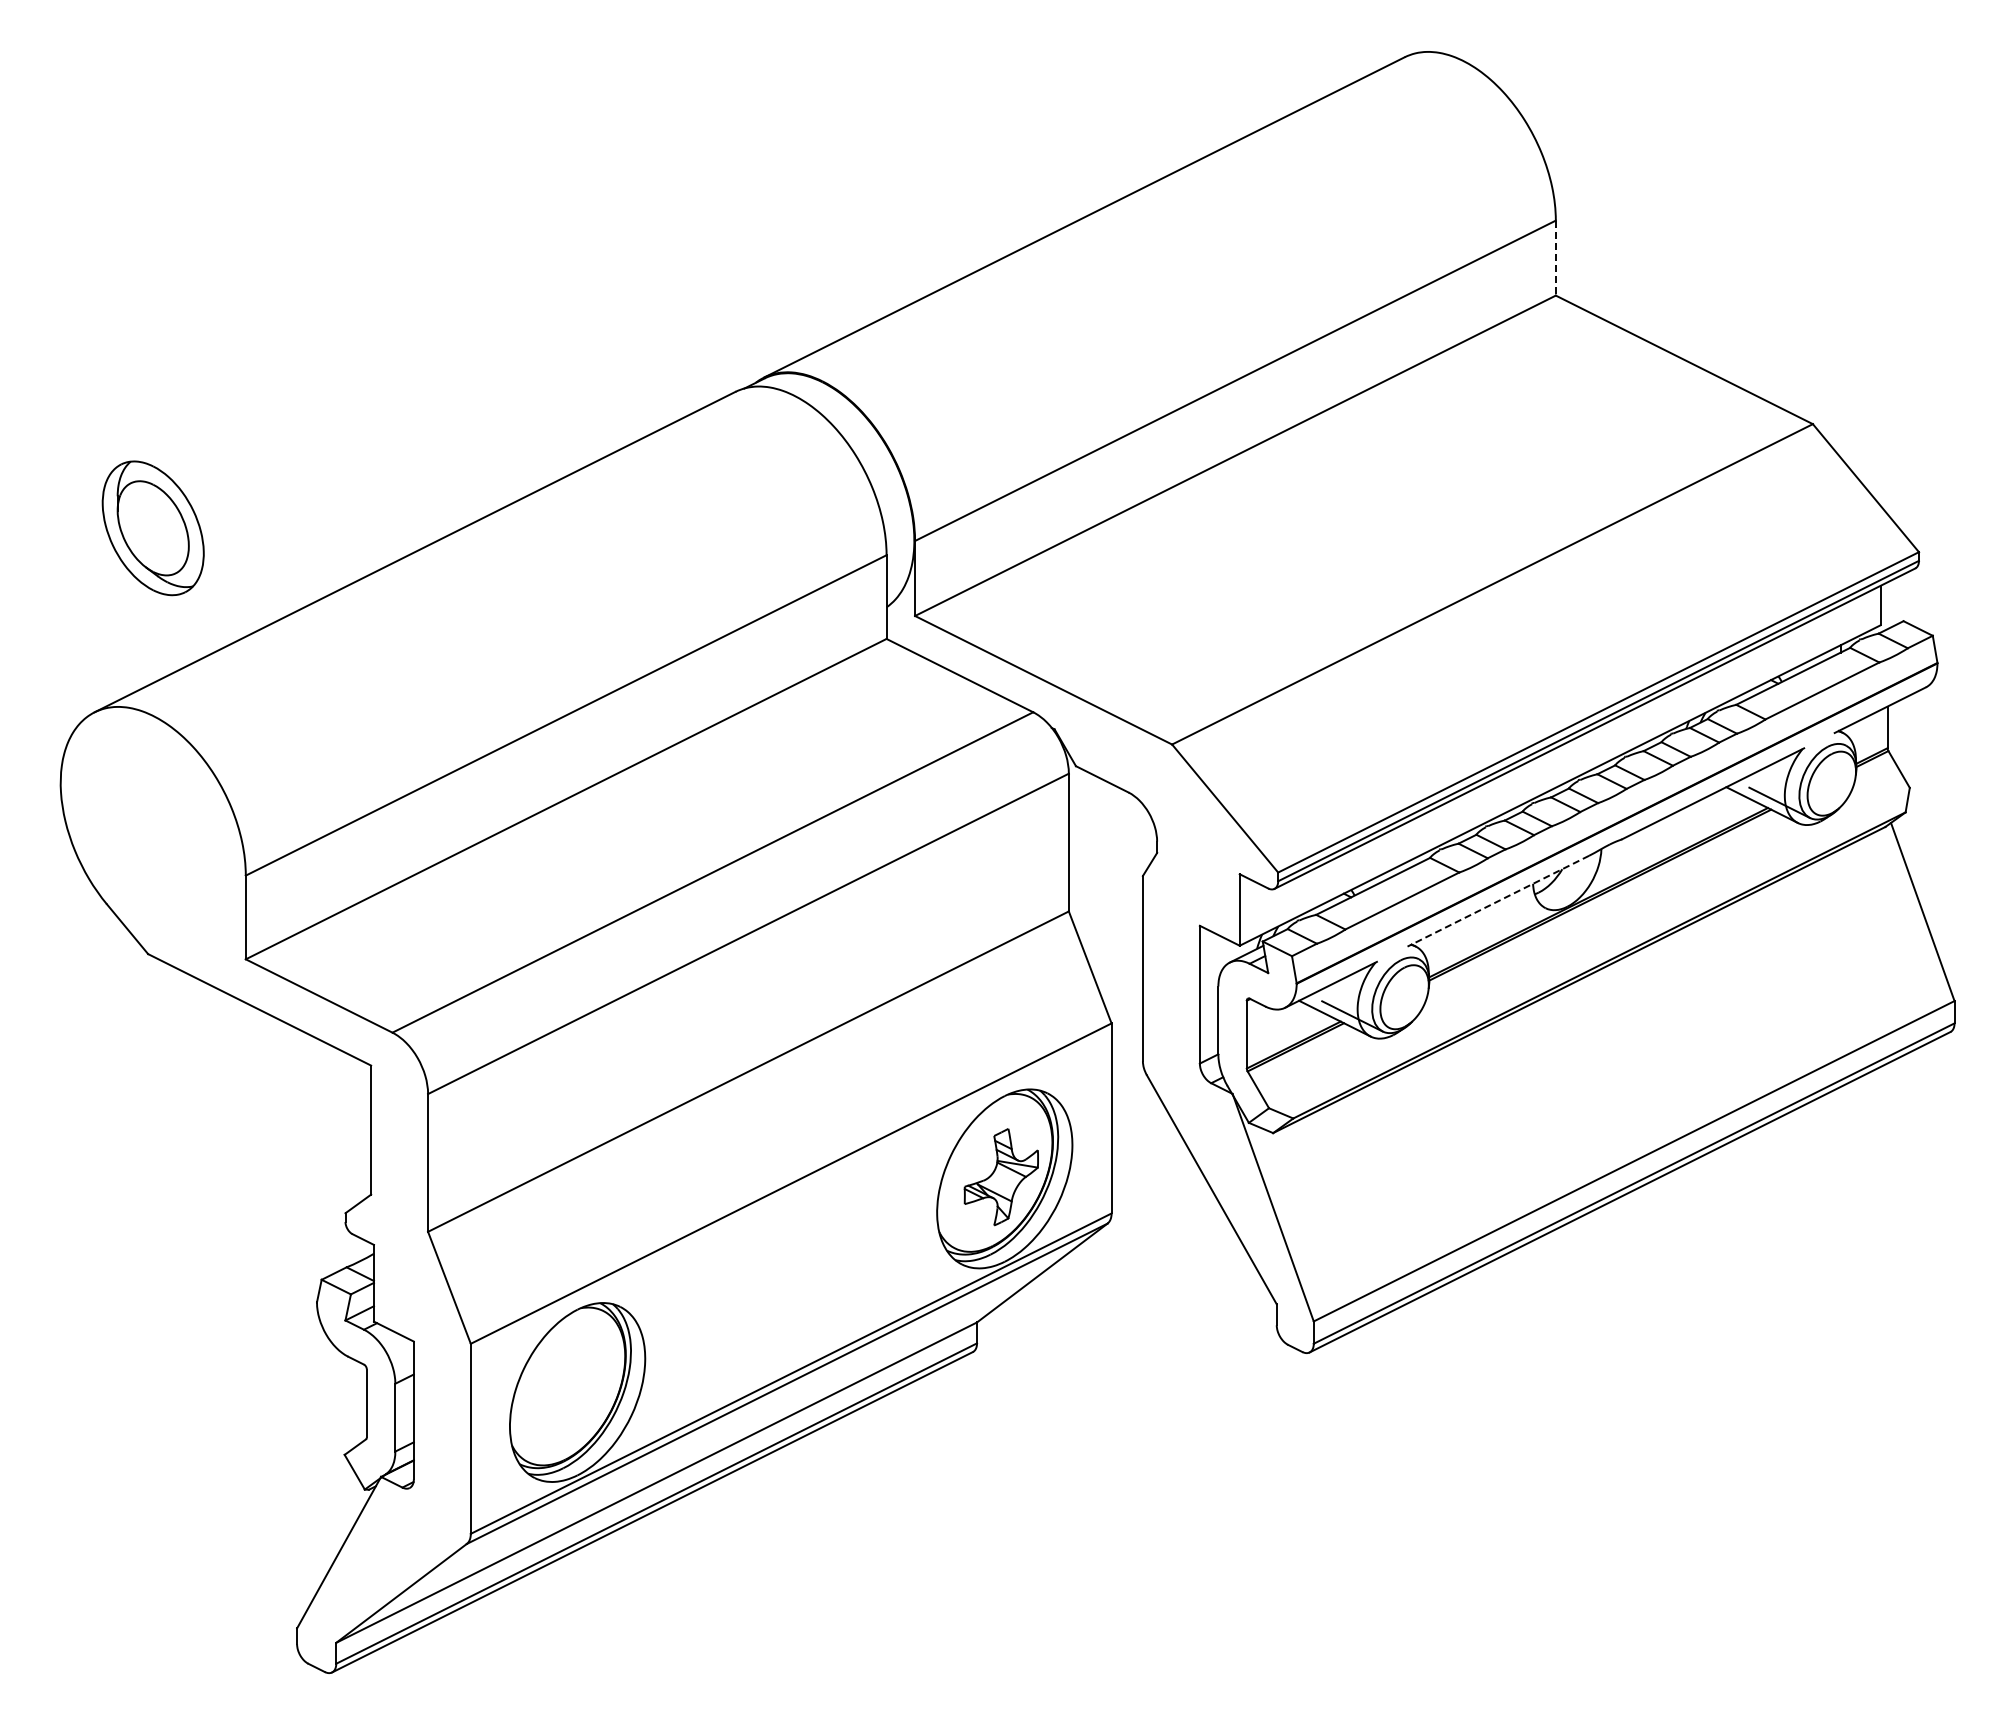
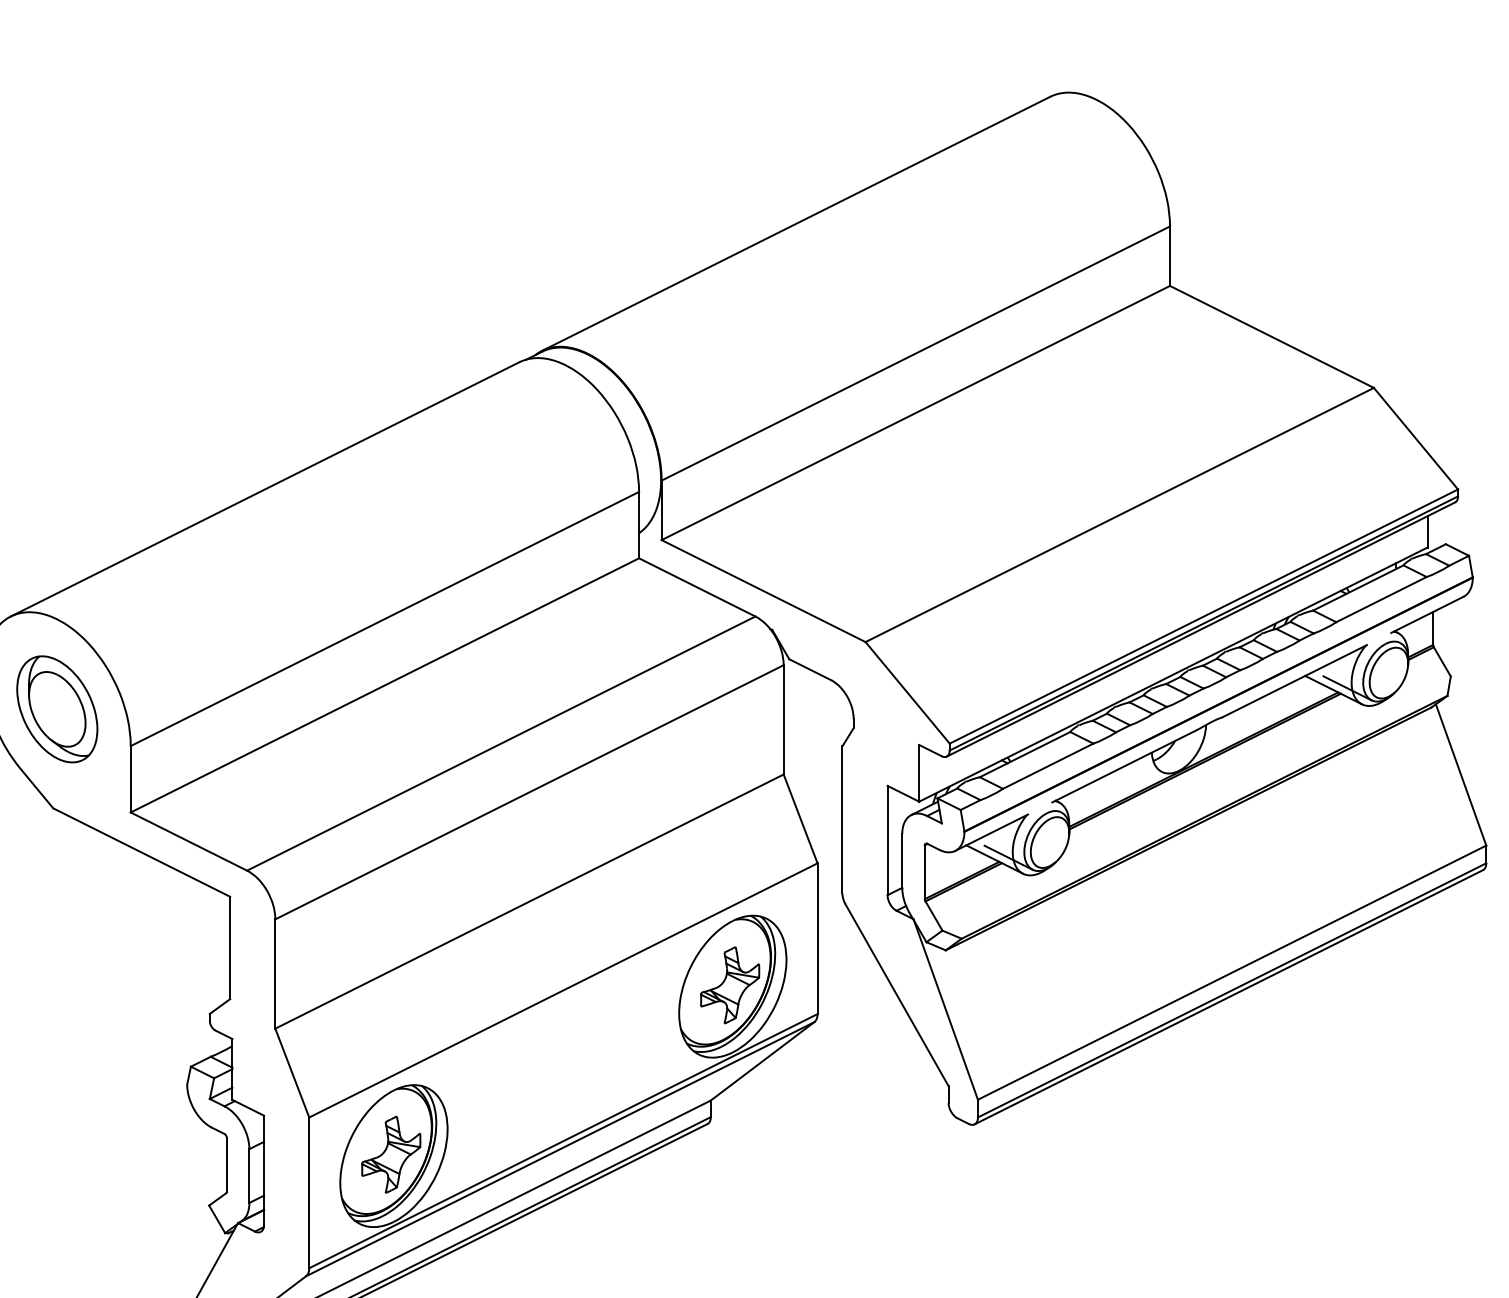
line: (1555, 258) -> (1169, 256), dashed -> solid
part: (152, 528) -> (56, 709), moved
line: (1498, 901) -> (1124, 766), dashed -> solid
part: (573, 1390) -> (390, 1154), added

